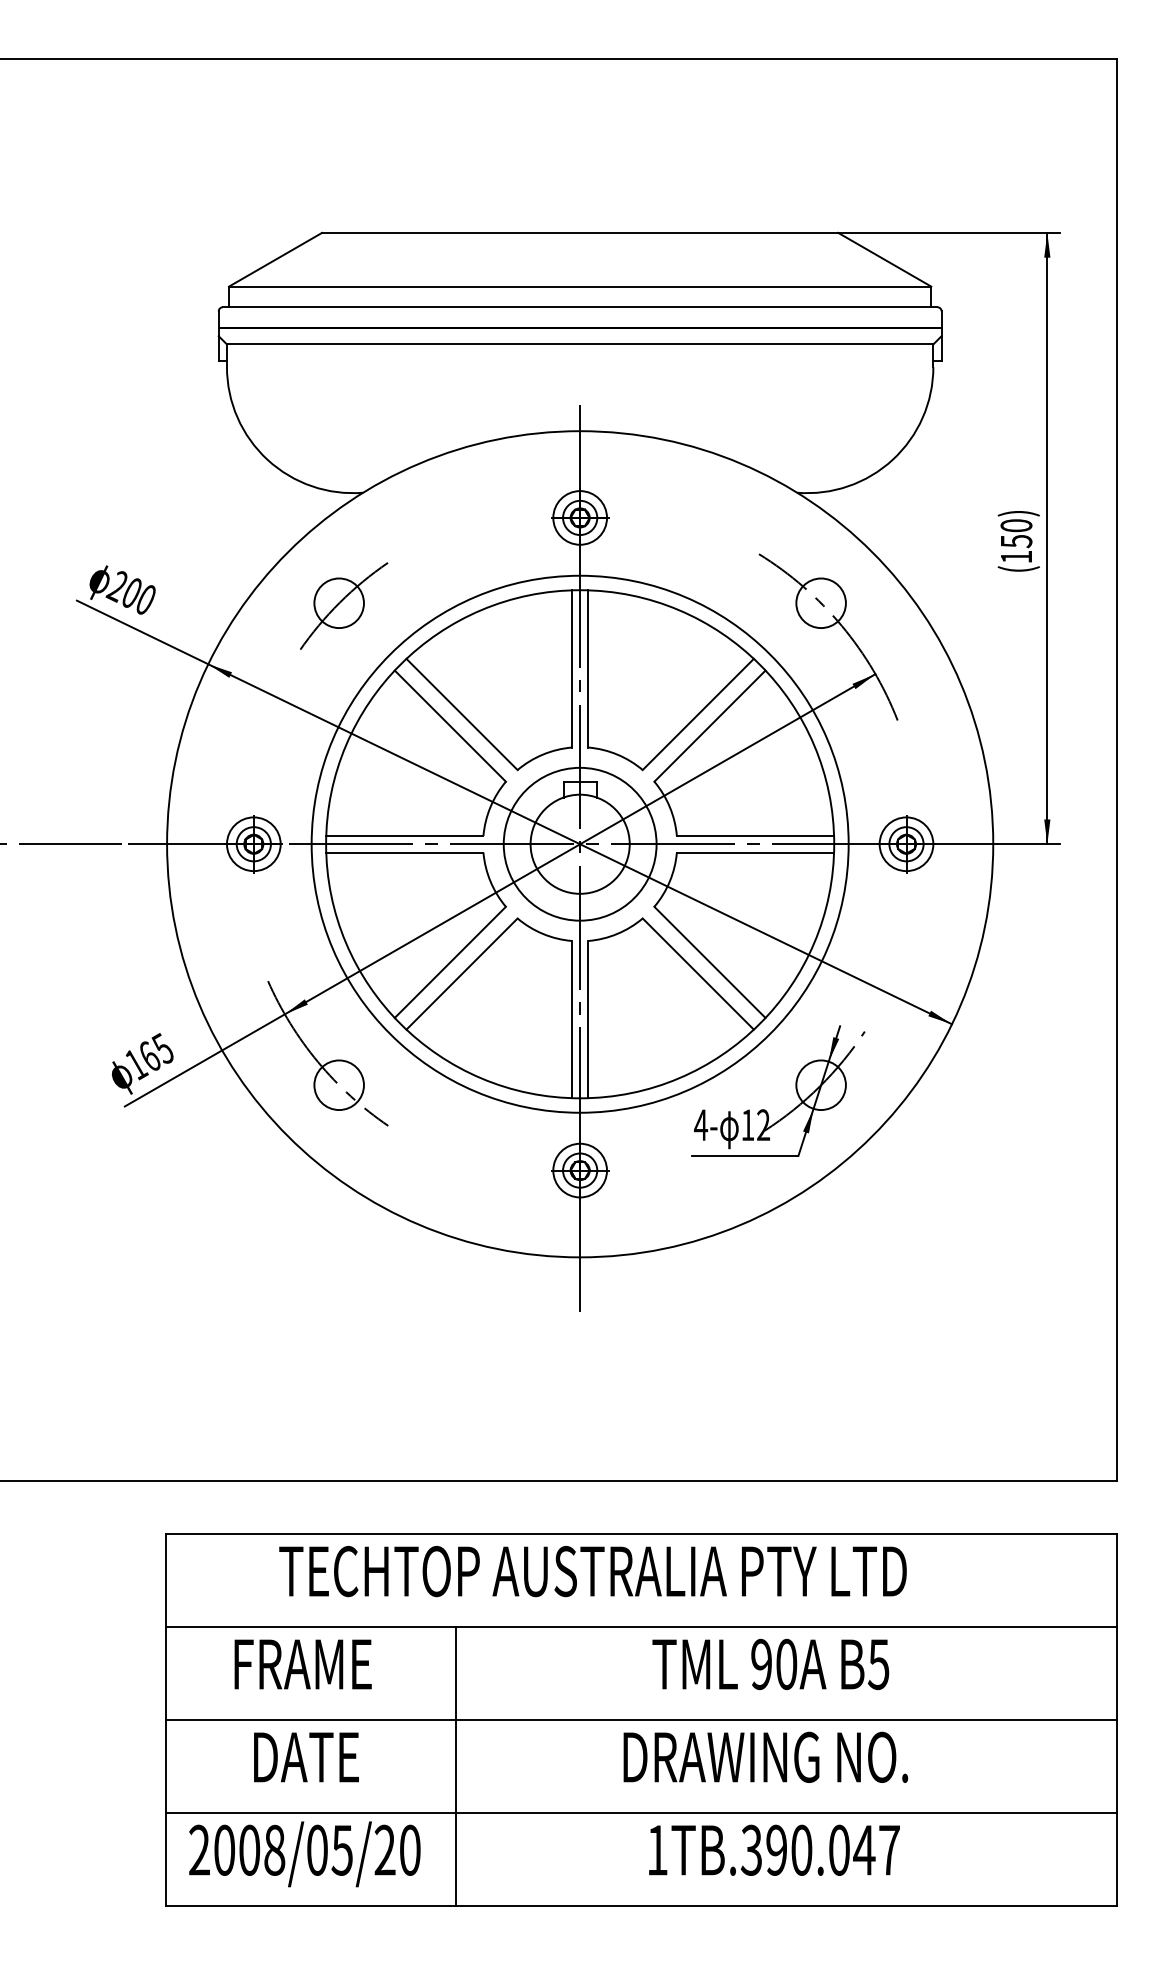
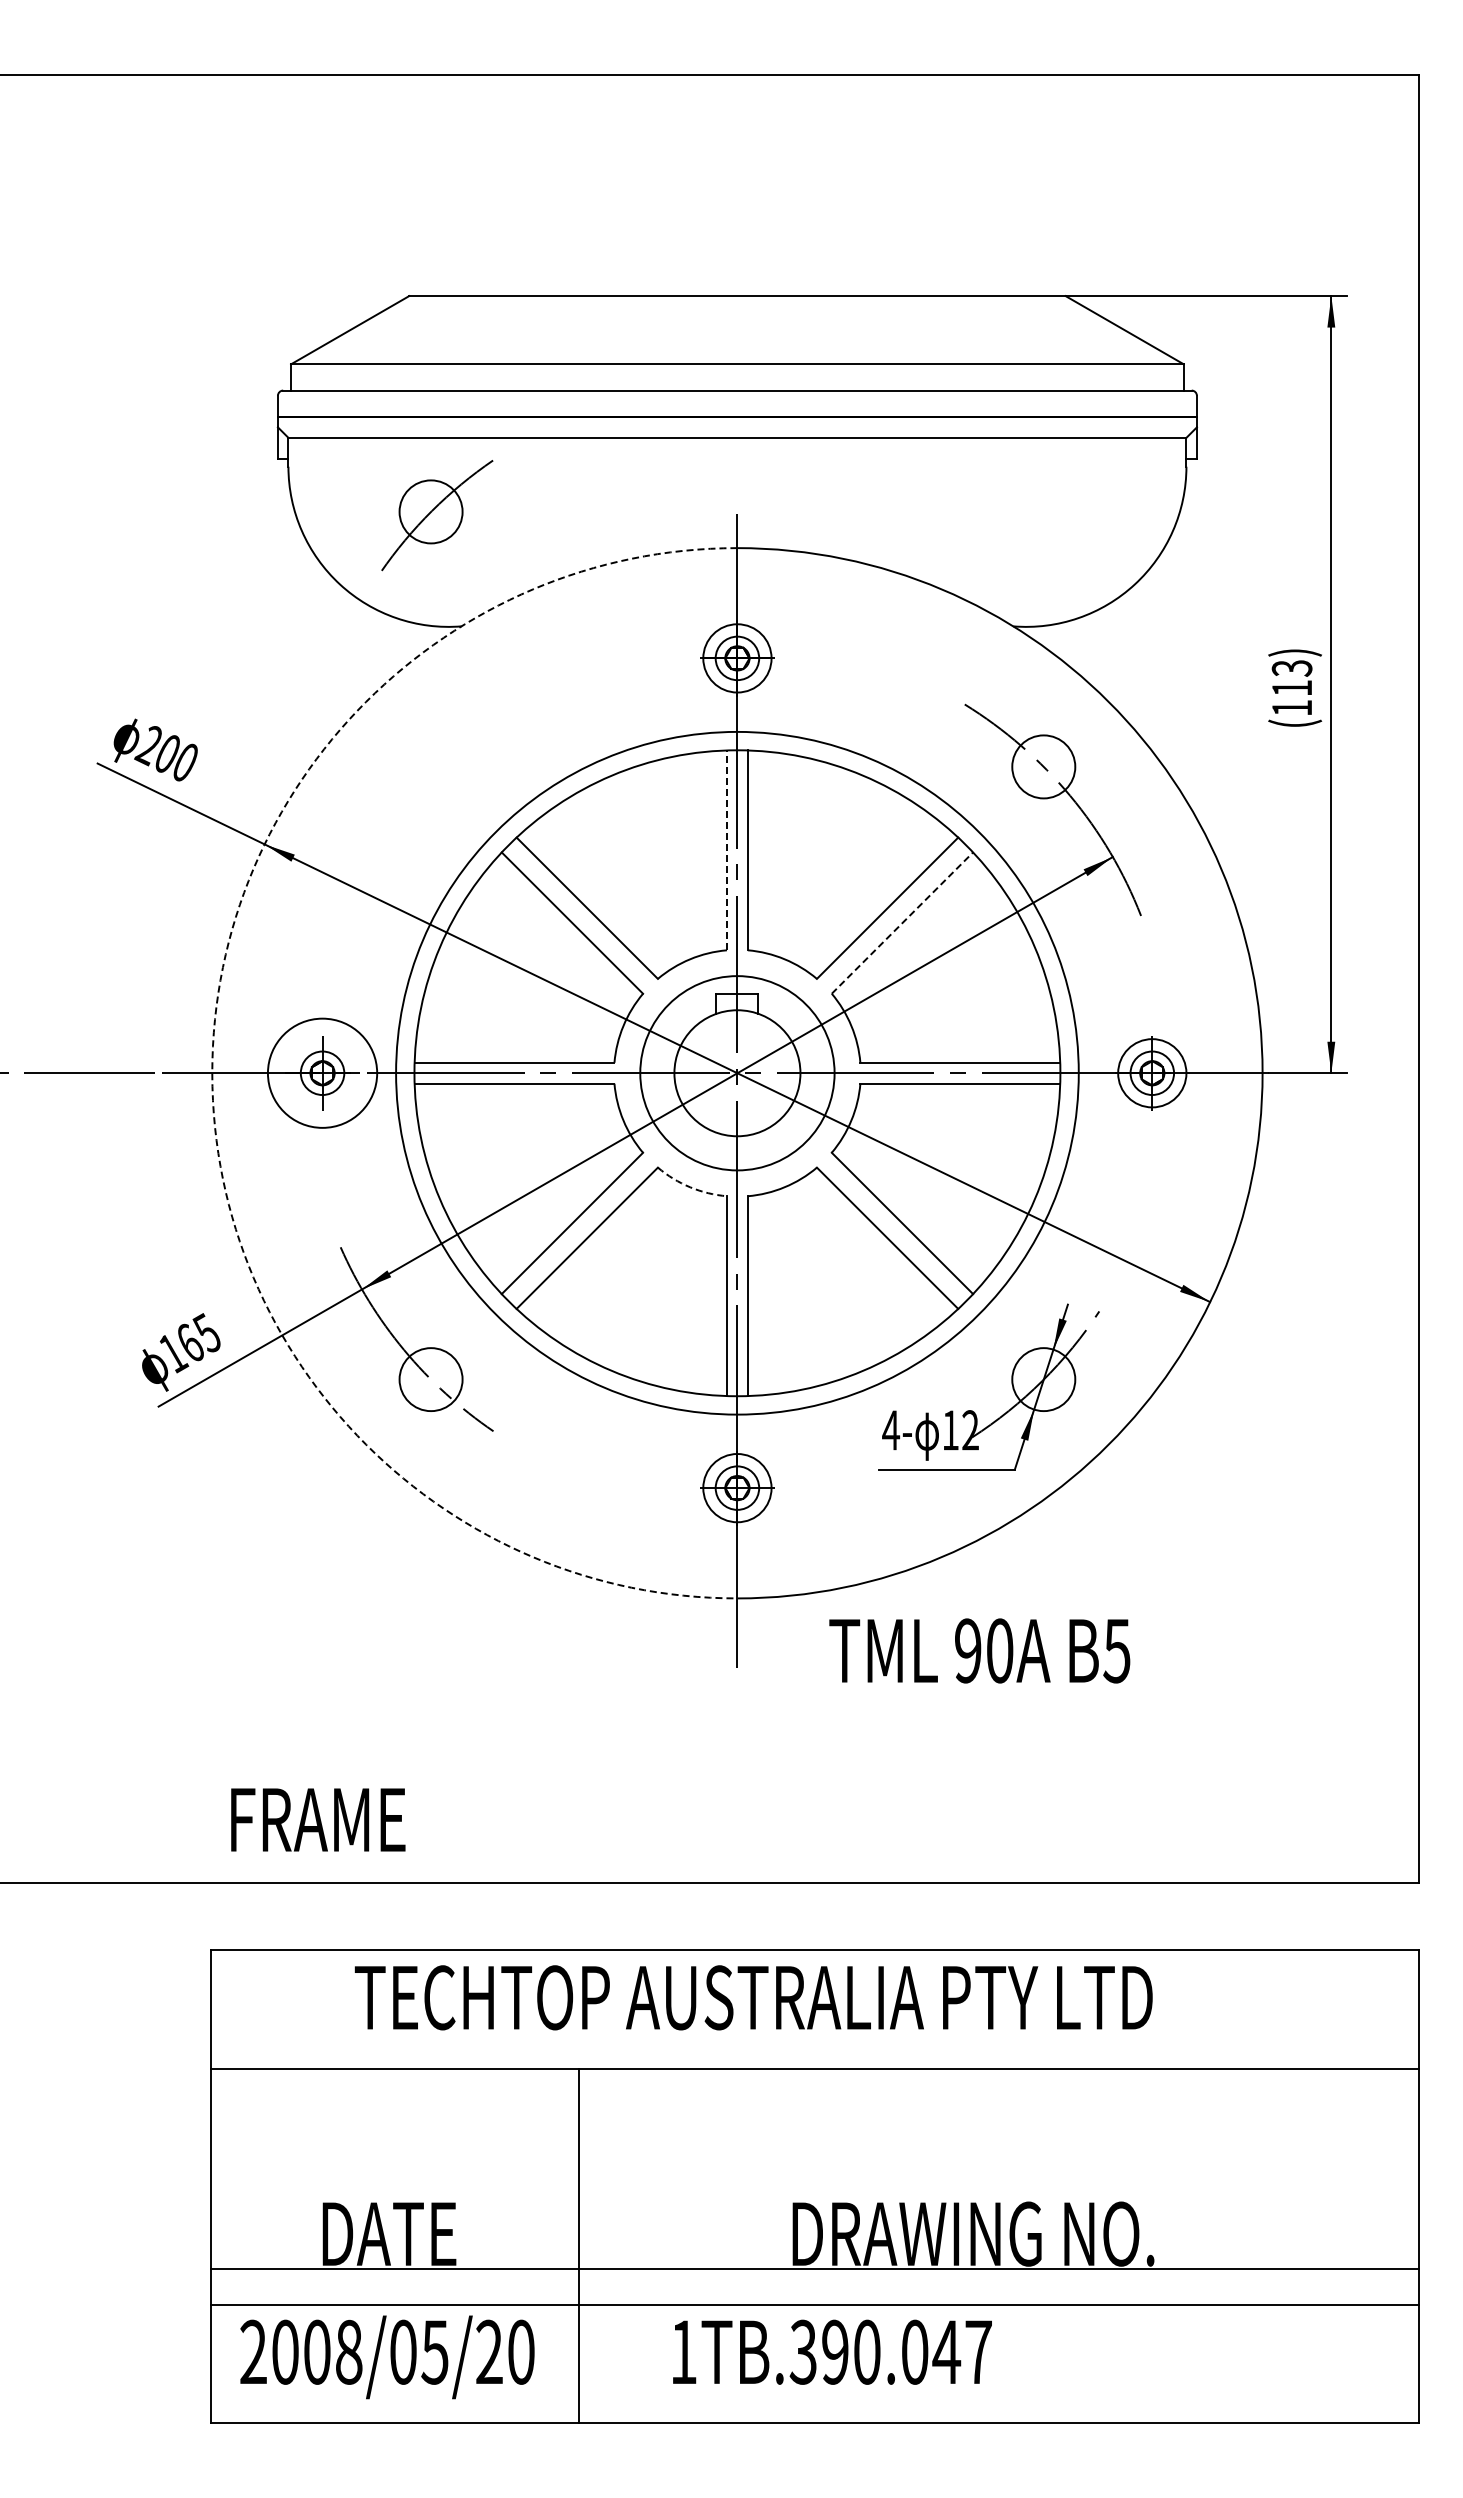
text: (1015, 533) -> (1291, 678), (150) -> (113)
part: (344, 606) -> (437, 515), moved
line: (571, 669) -> (726, 850), solid -> dashed
line: (710, 726) -> (902, 923), solid -> dashed
arc: (167, 844) -> (212, 1073), solid -> dashed
circle: (253, 844) -> (322, 1073), size x1.6
arc: (543, 934) -> (690, 1187), solid -> dashed
text: (303, 1664) -> (318, 1819), moved
text: (770, 1664) -> (979, 1650), moved
line: (641, 1719) -> (815, 2268), moved
text: (774, 1849) -> (832, 2351), moved

